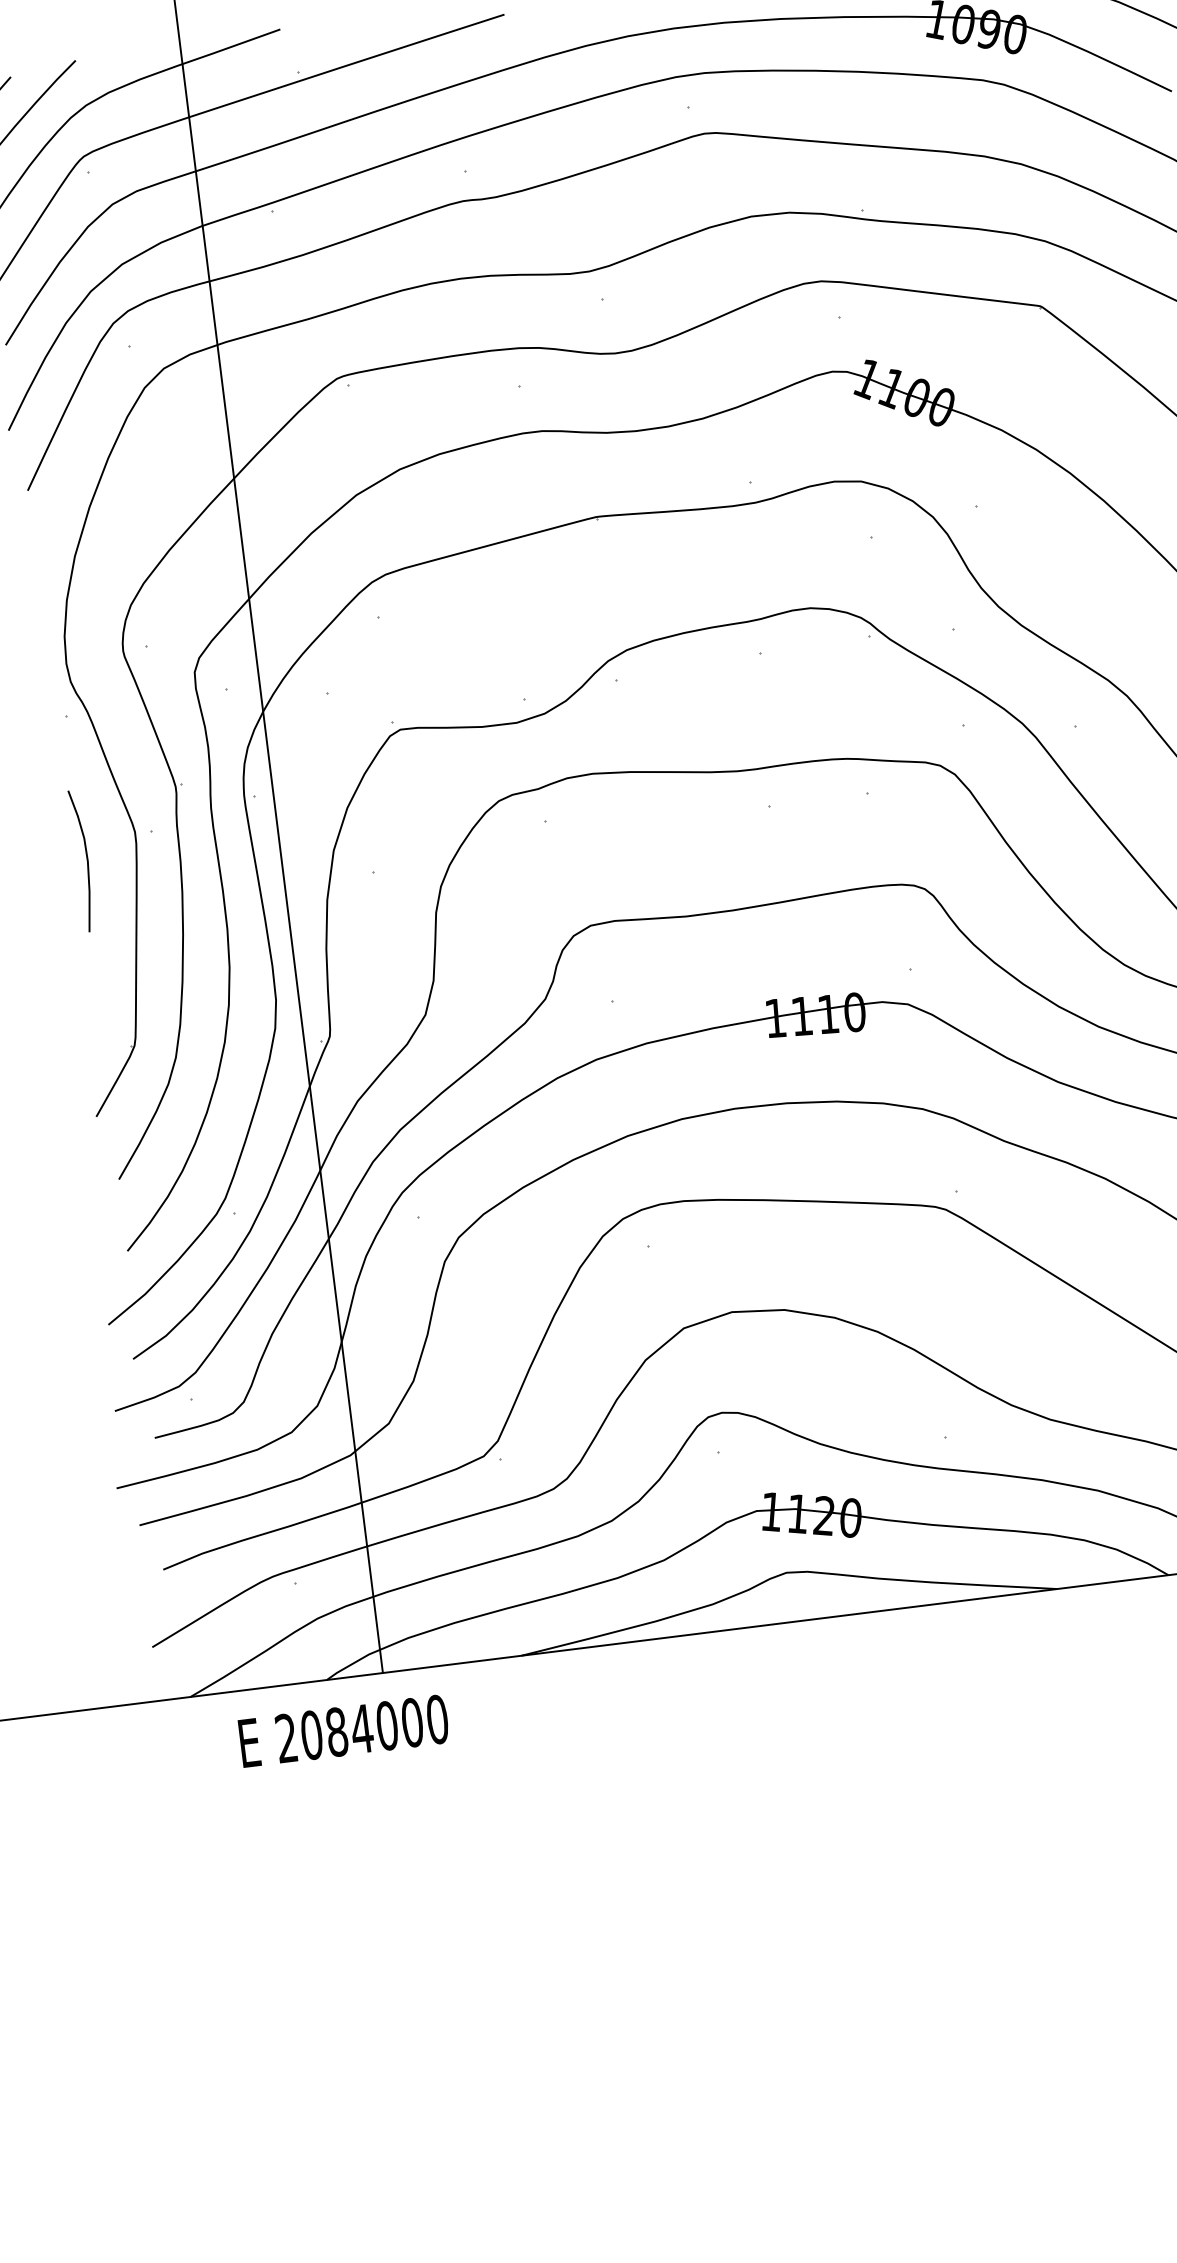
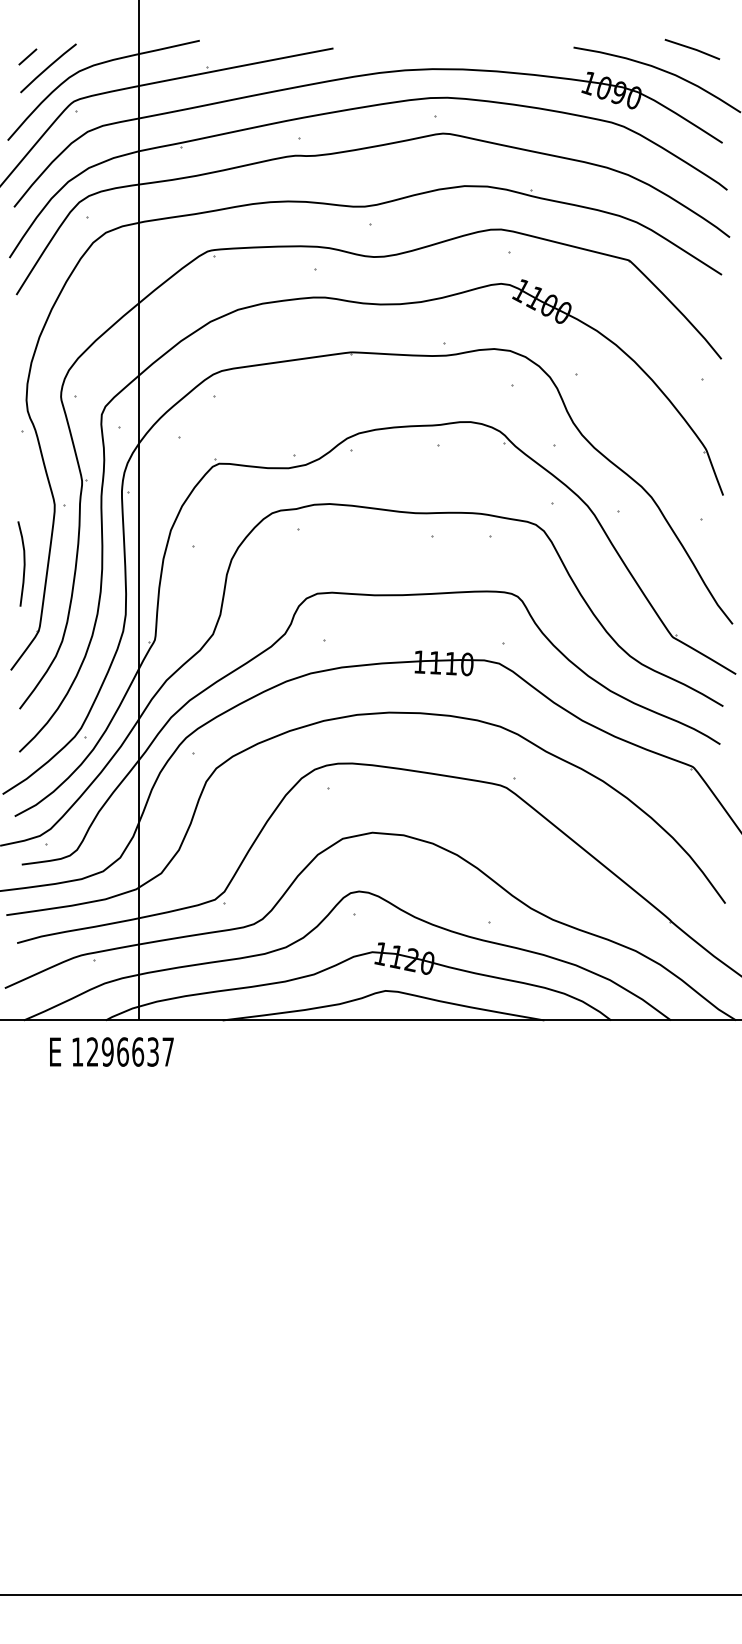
curve: (85, 859) -> (23, 563), moved
text: (362, 1727) -> (123, 1051), 2084000 -> 1296637

